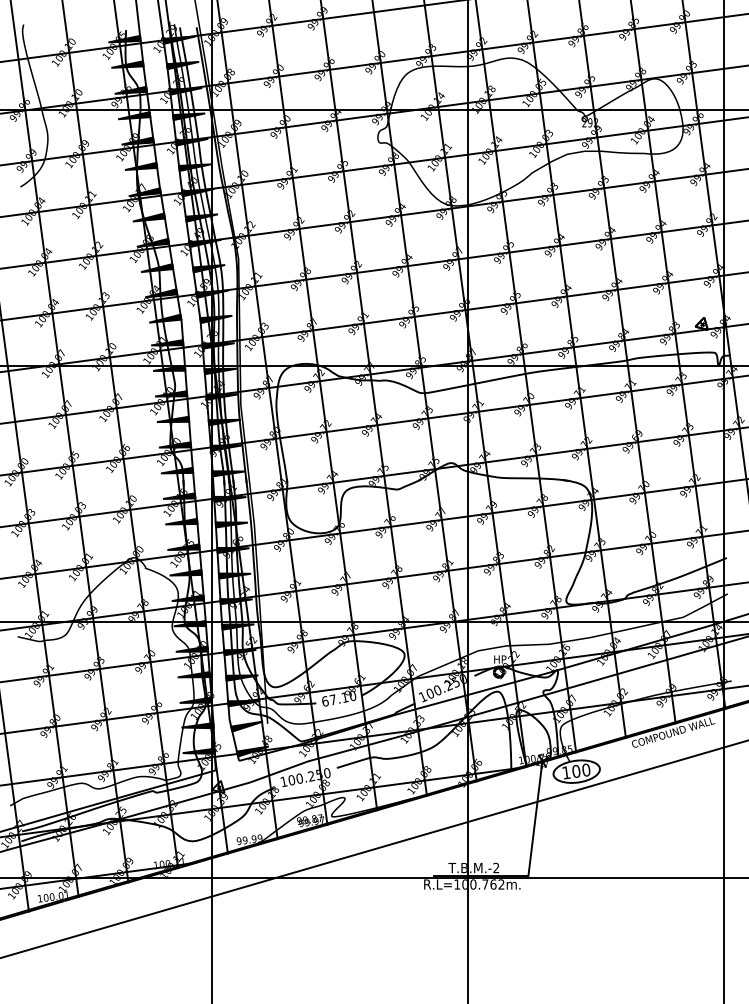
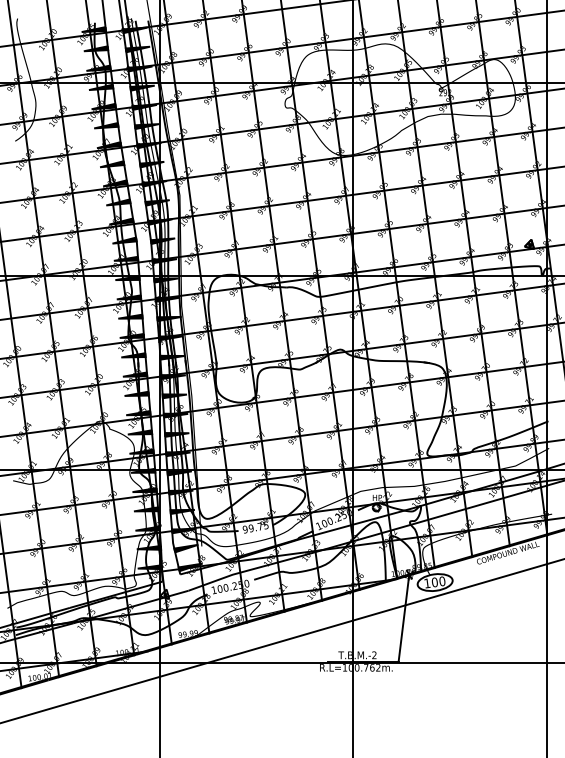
text: (338, 698) -> (255, 527), 67.10 -> 99.75

